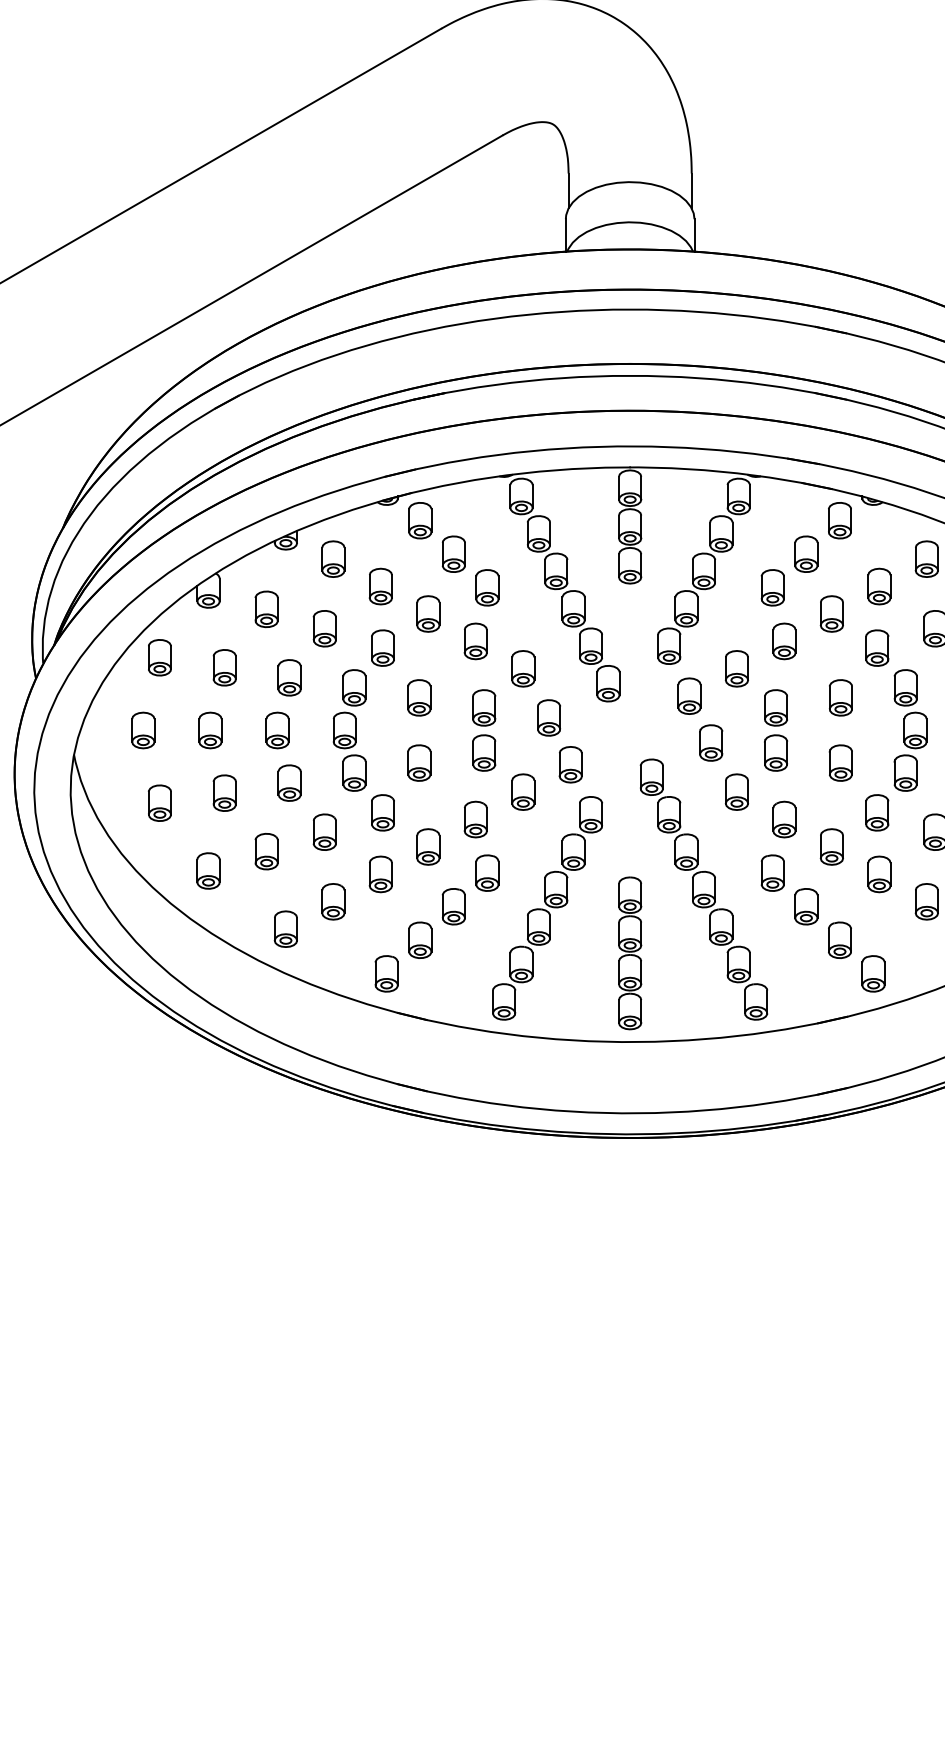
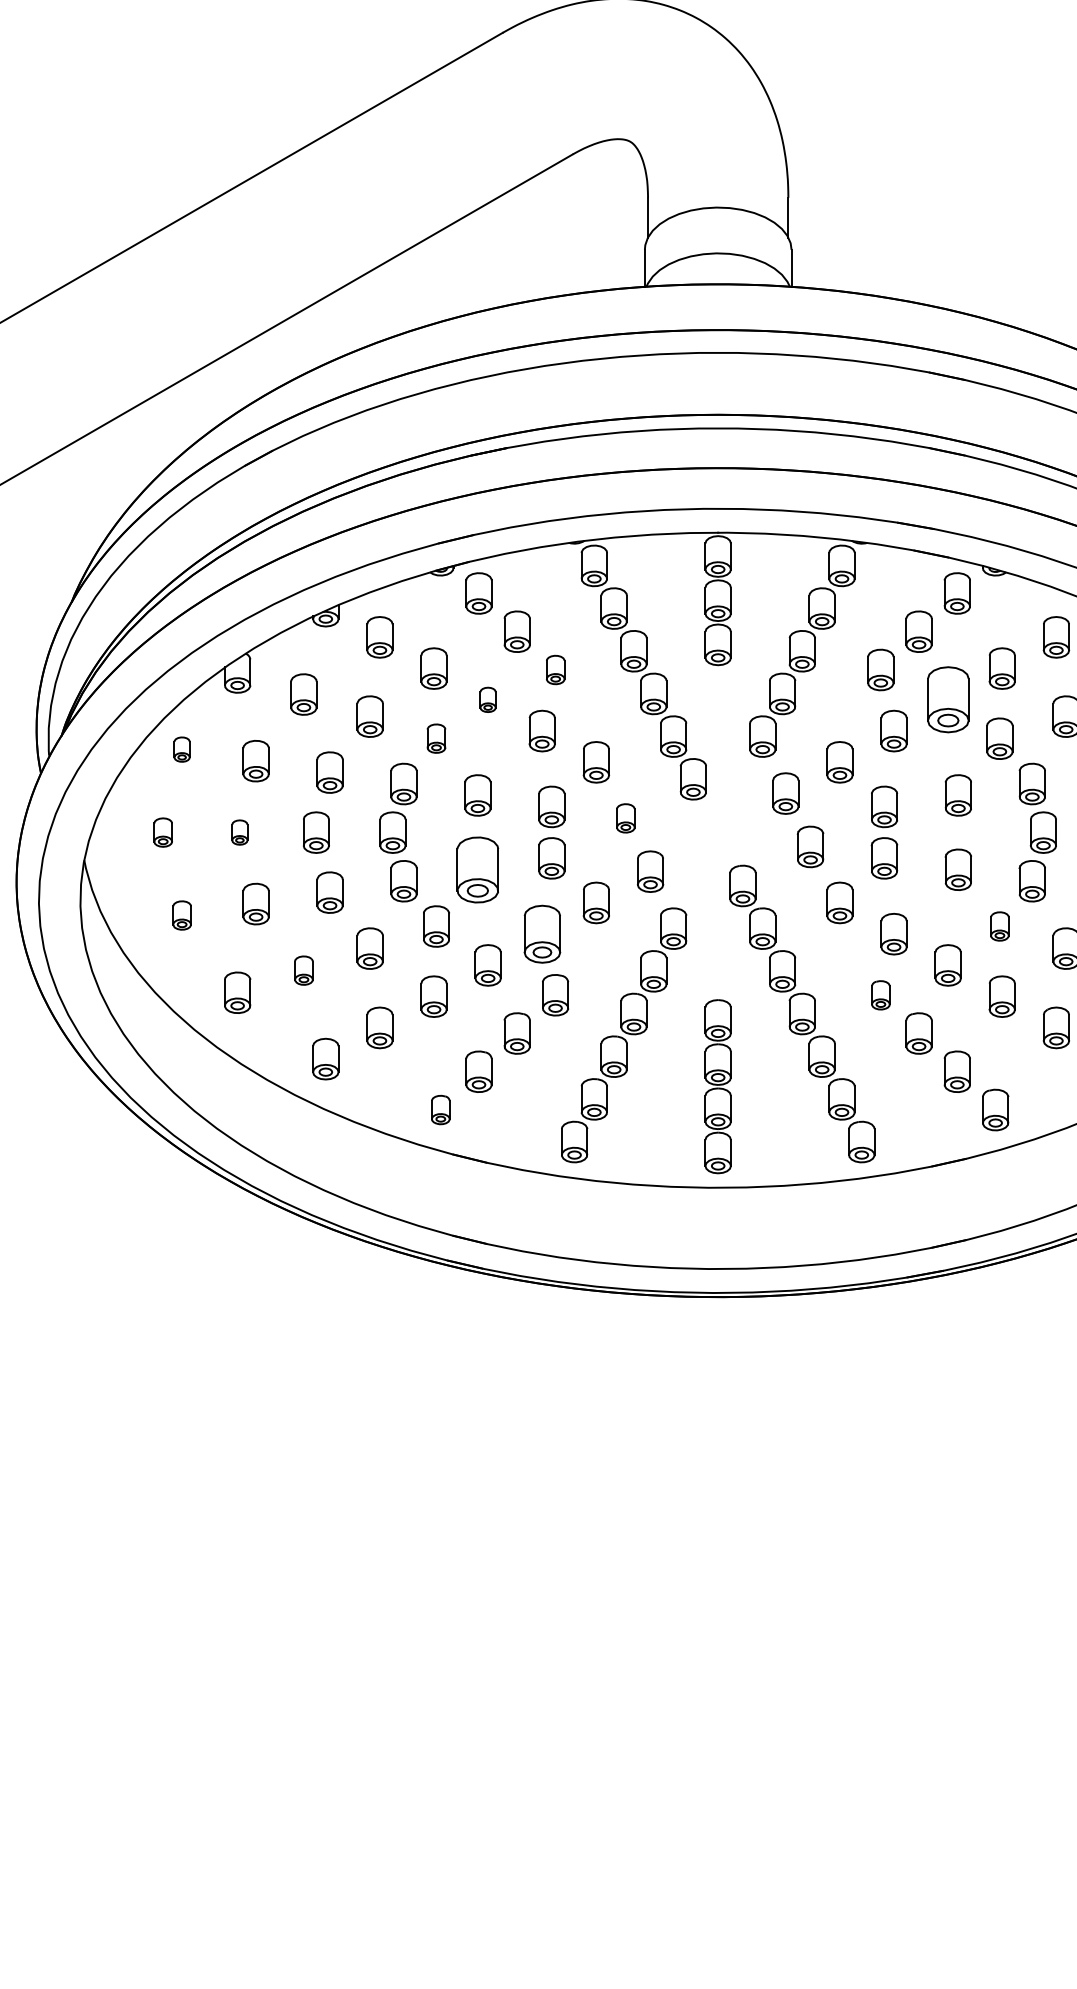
part: (487, 587) -> (555, 669), size x0.7
part: (427, 613) -> (487, 699), size x0.6
part: (831, 613) -> (947, 699), size x1.6
part: (383, 647) -> (436, 738), size x0.7
part: (159, 657) -> (181, 749), size x0.6
part: (548, 718) -> (625, 818), size x0.7
part: (142, 730) -> (162, 832), size x0.7
part: (210, 730) -> (239, 832), size x0.6
part: (418, 762) -> (477, 869), size x1.6
part: (159, 803) -> (181, 915), size x0.7
part: (876, 812) -> (999, 926), size x0.7
part: (475, 818) -> (541, 933), size x1.4
part: (266, 851) -> (303, 970), size x0.7
part: (772, 873) -> (880, 995), size x0.7
part: (386, 973) -> (440, 1109), size x0.7

